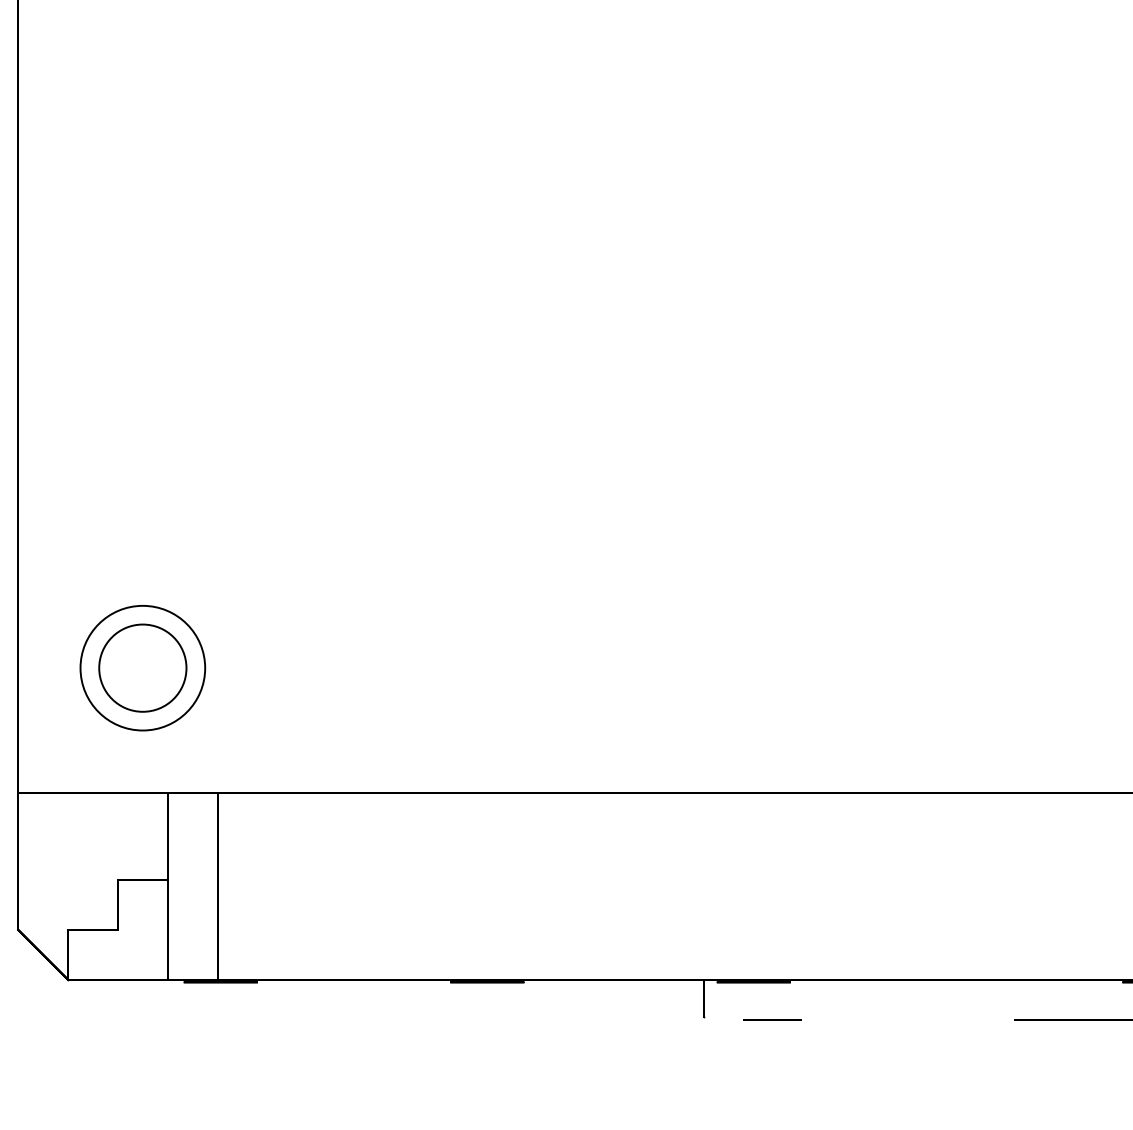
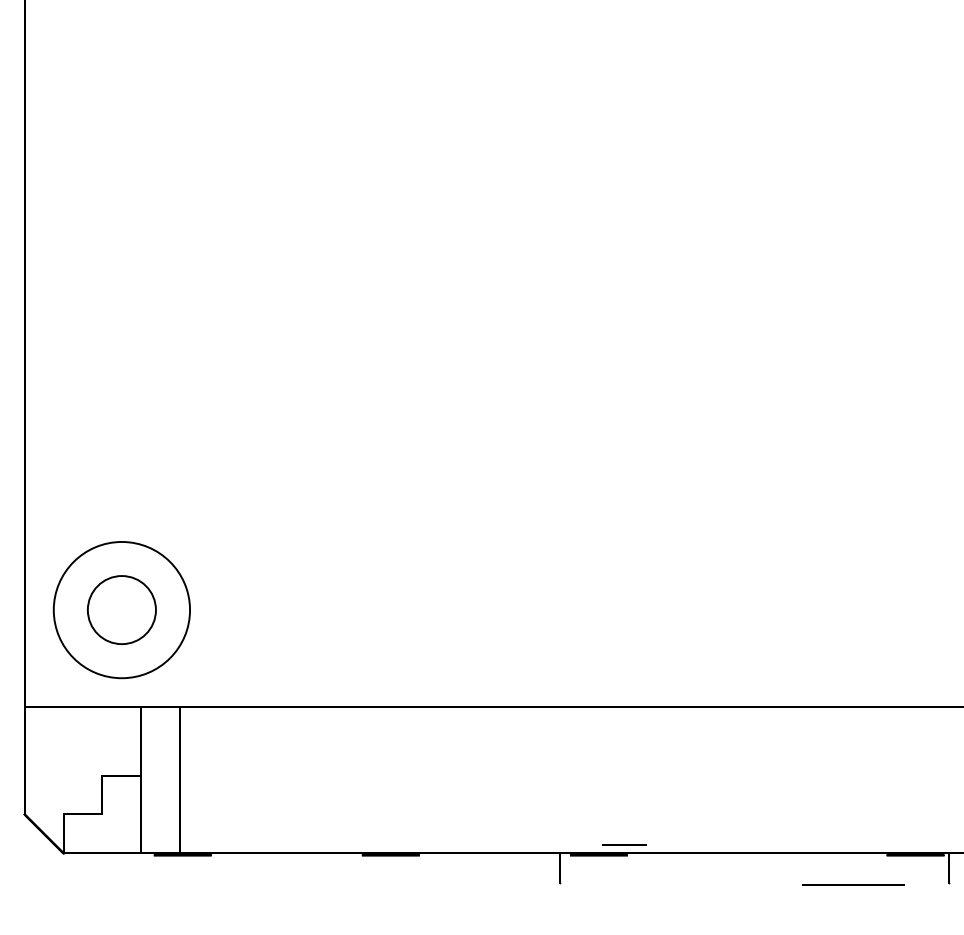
circle: (142, 667) -> (121, 609), size x1.4
line: (772, 1019) -> (624, 844), moved

